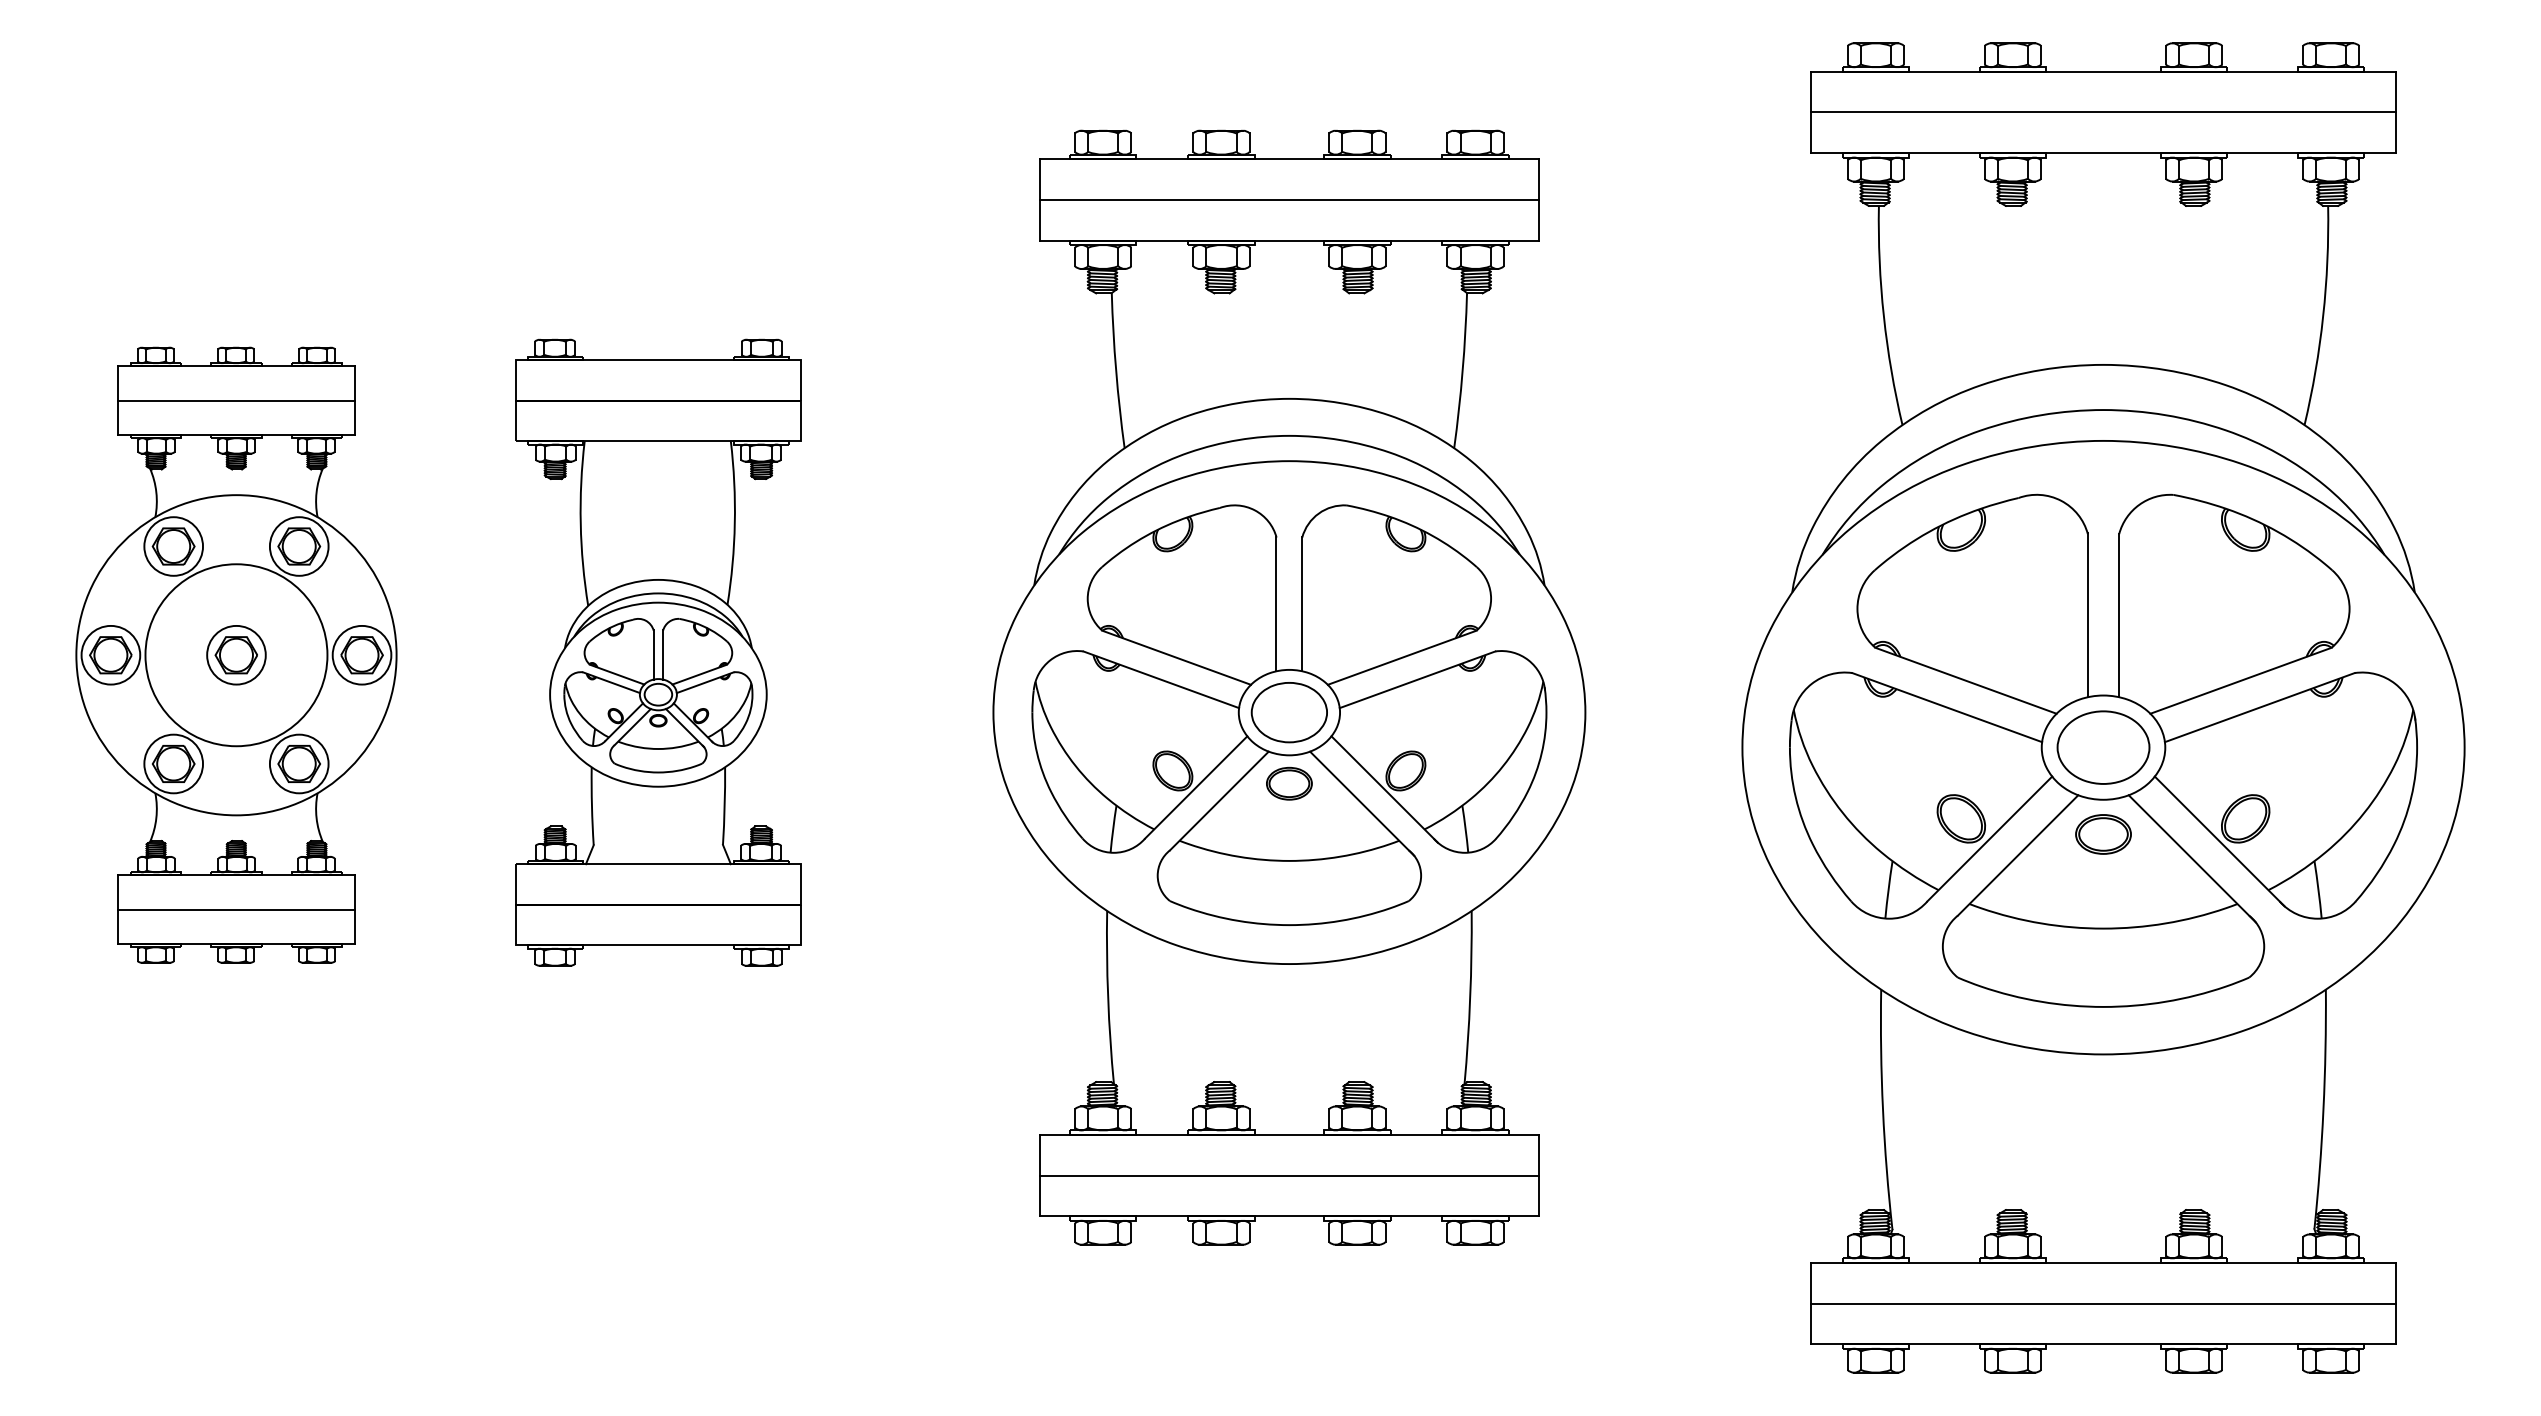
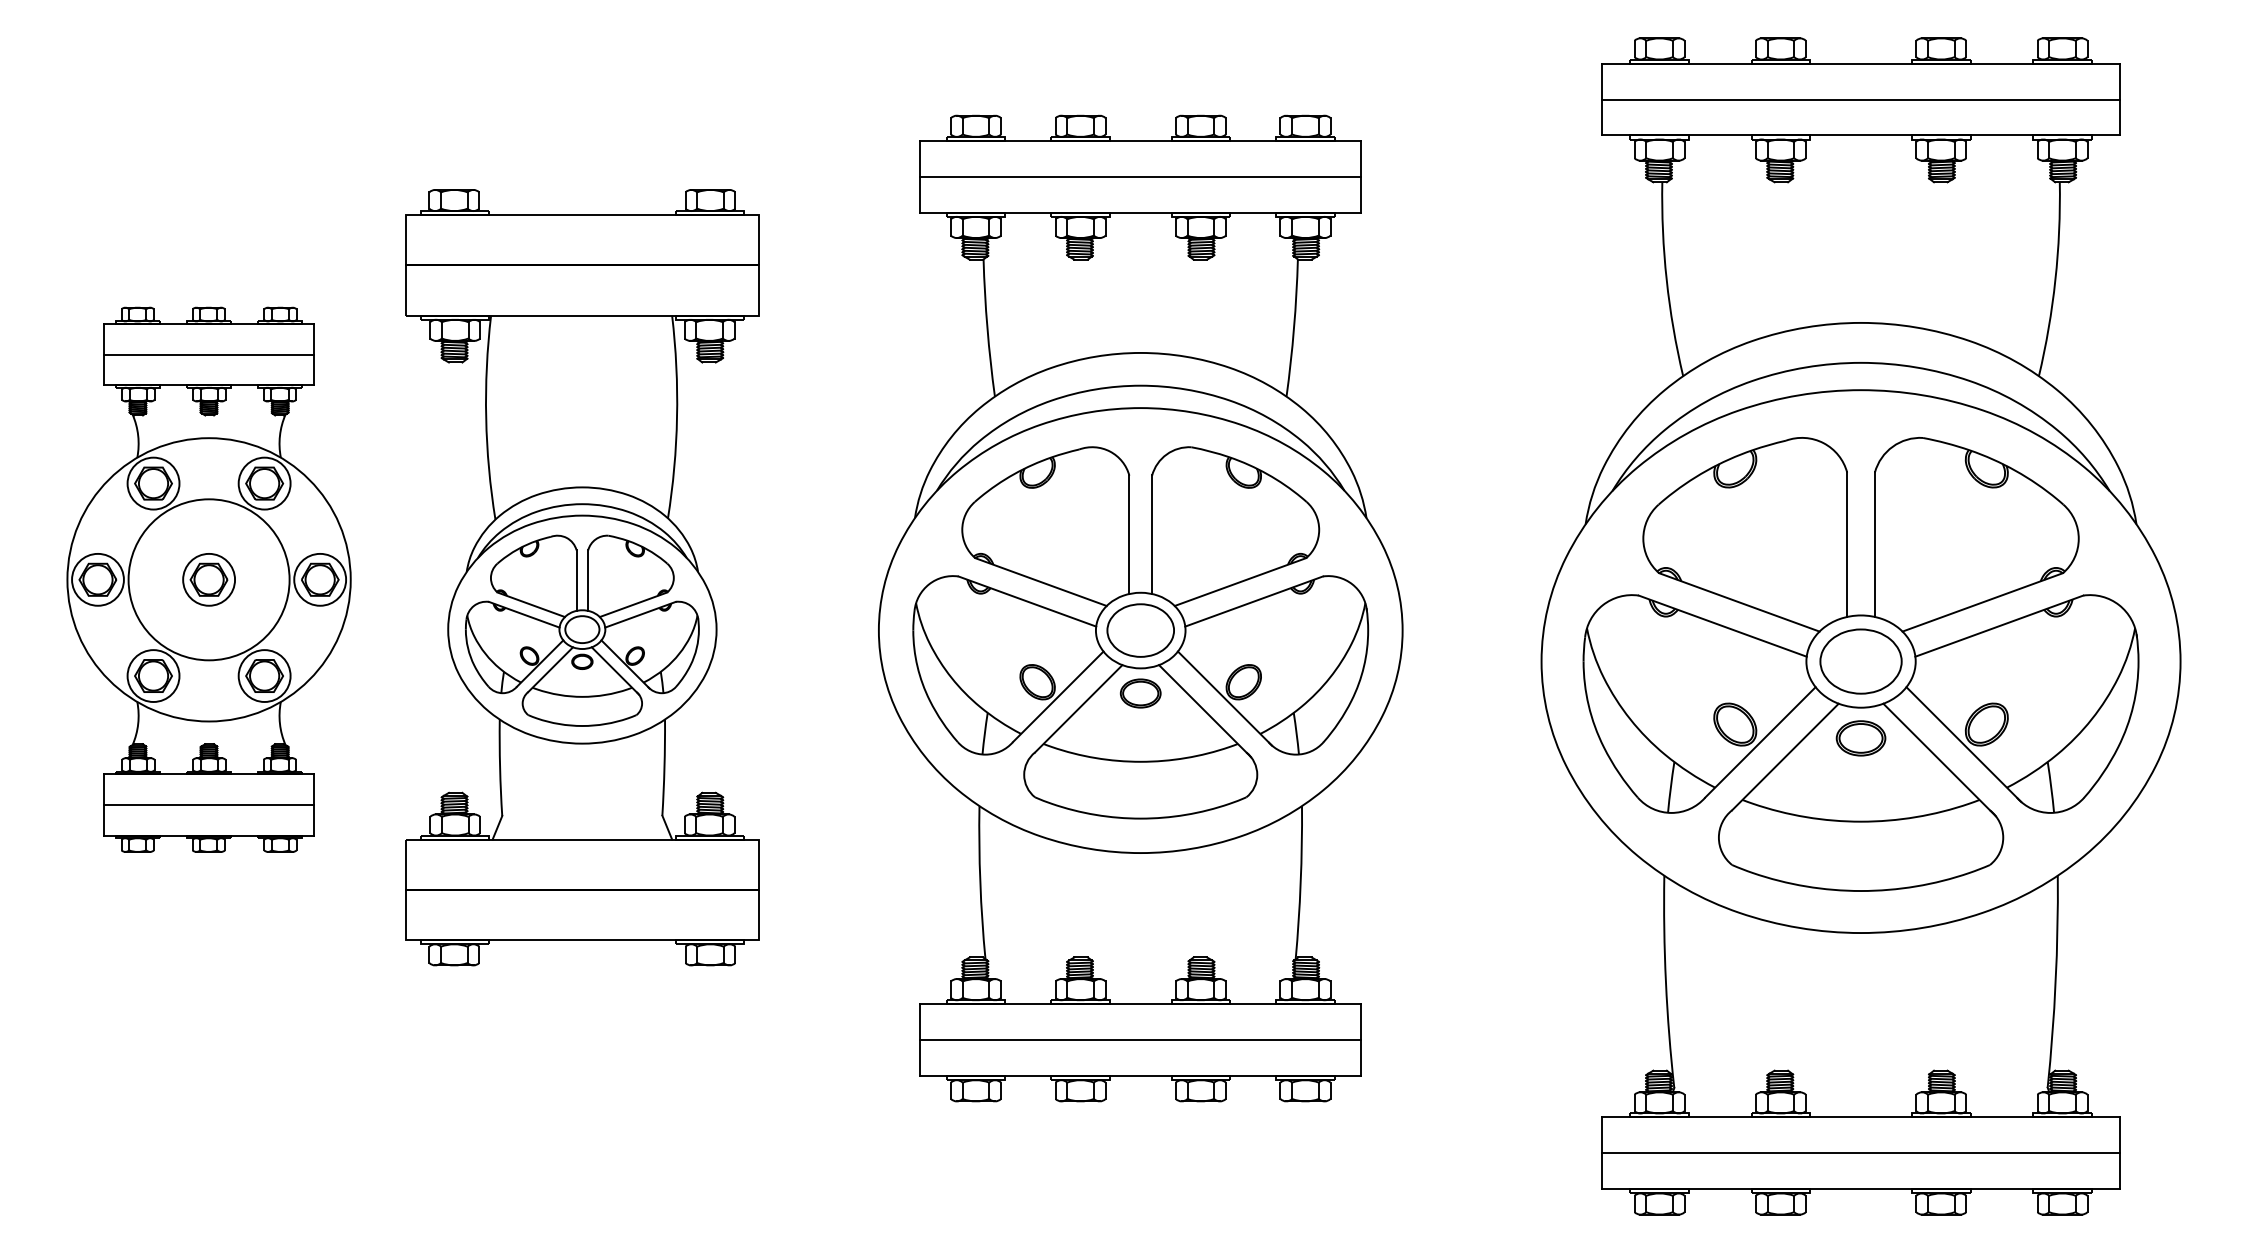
part: (658, 652) -> (582, 577), size x1.4

